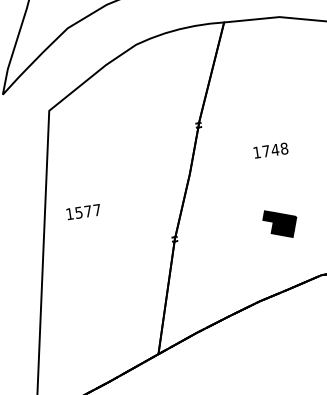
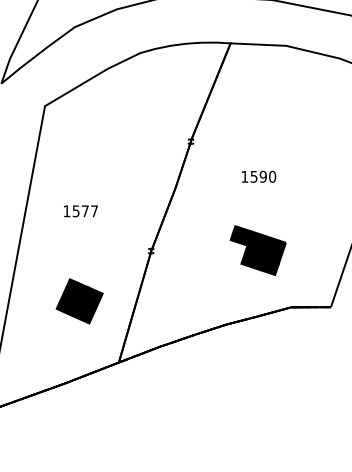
text: (275, 149) -> (263, 176), 1748 -> 1590
text: (83, 212) -> (80, 211), moved
part: (279, 223) -> (257, 250), size x1.67
part: (110, 299) -> (79, 301), added

